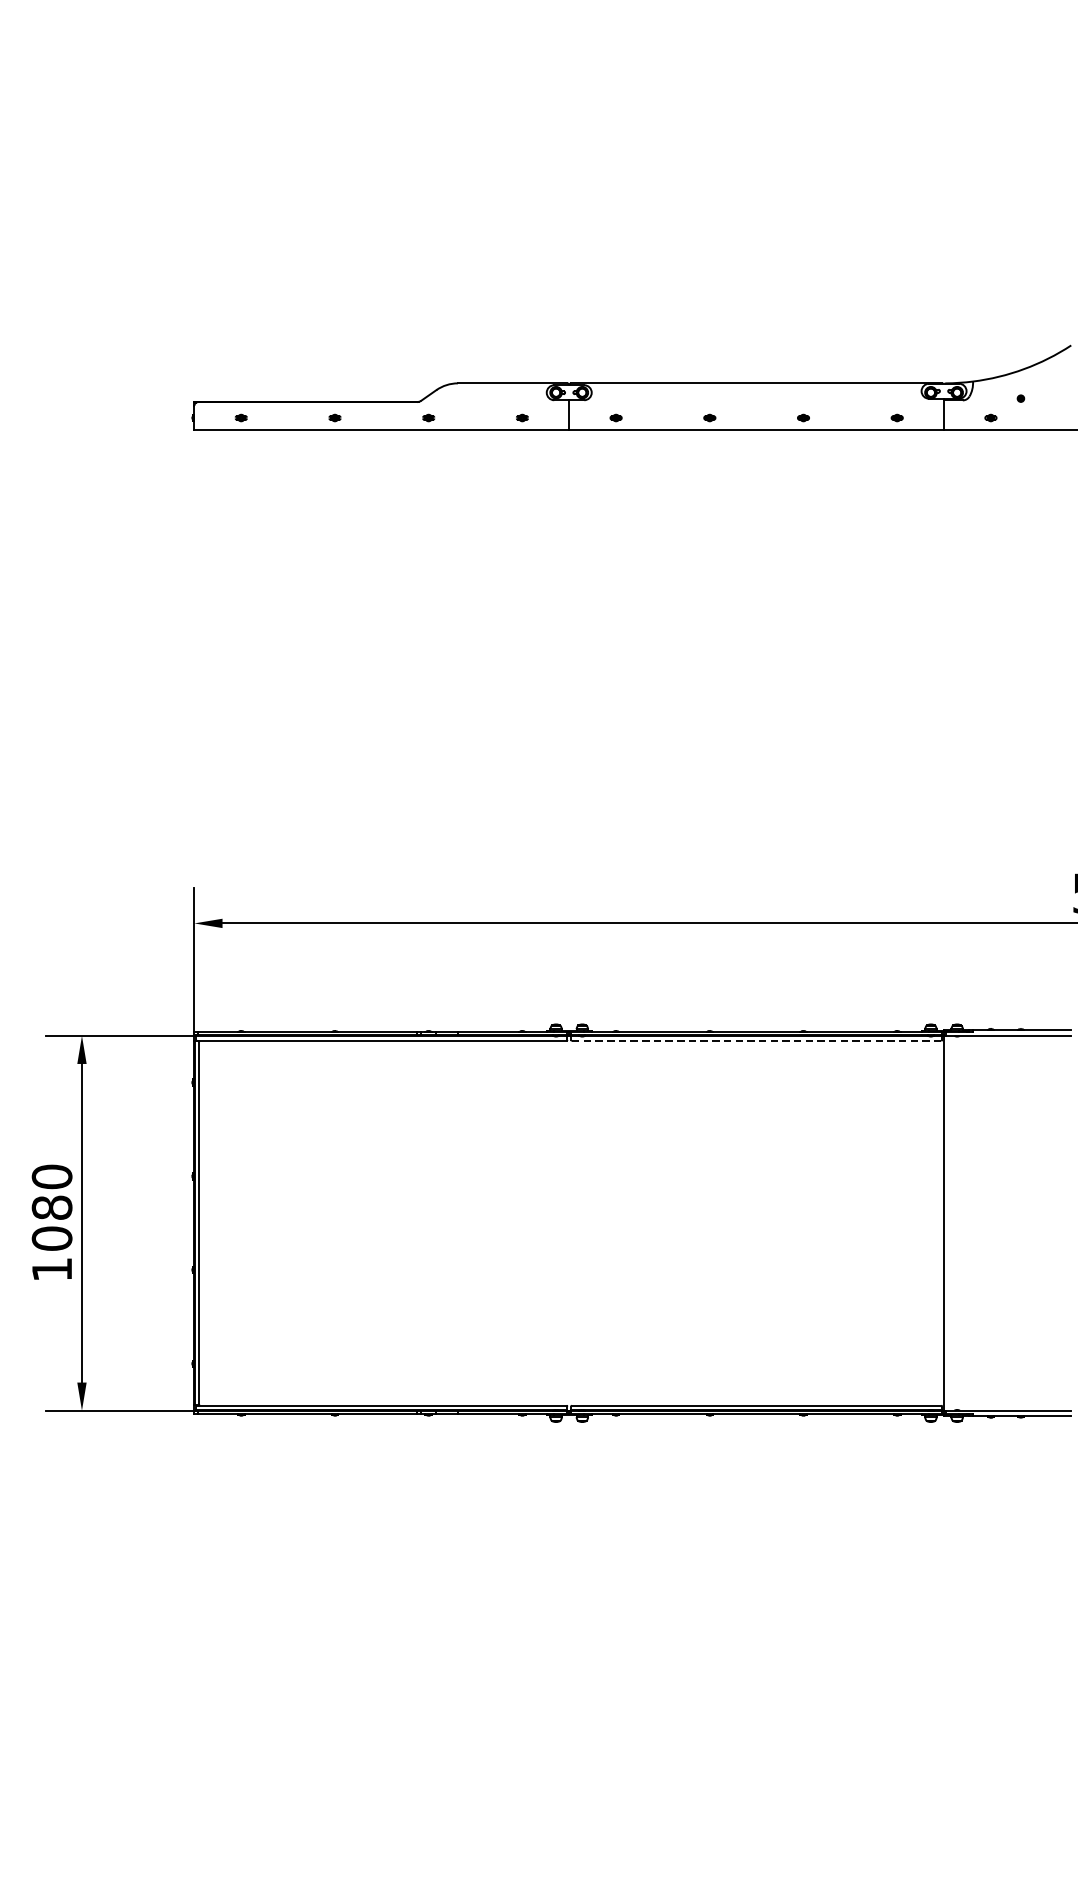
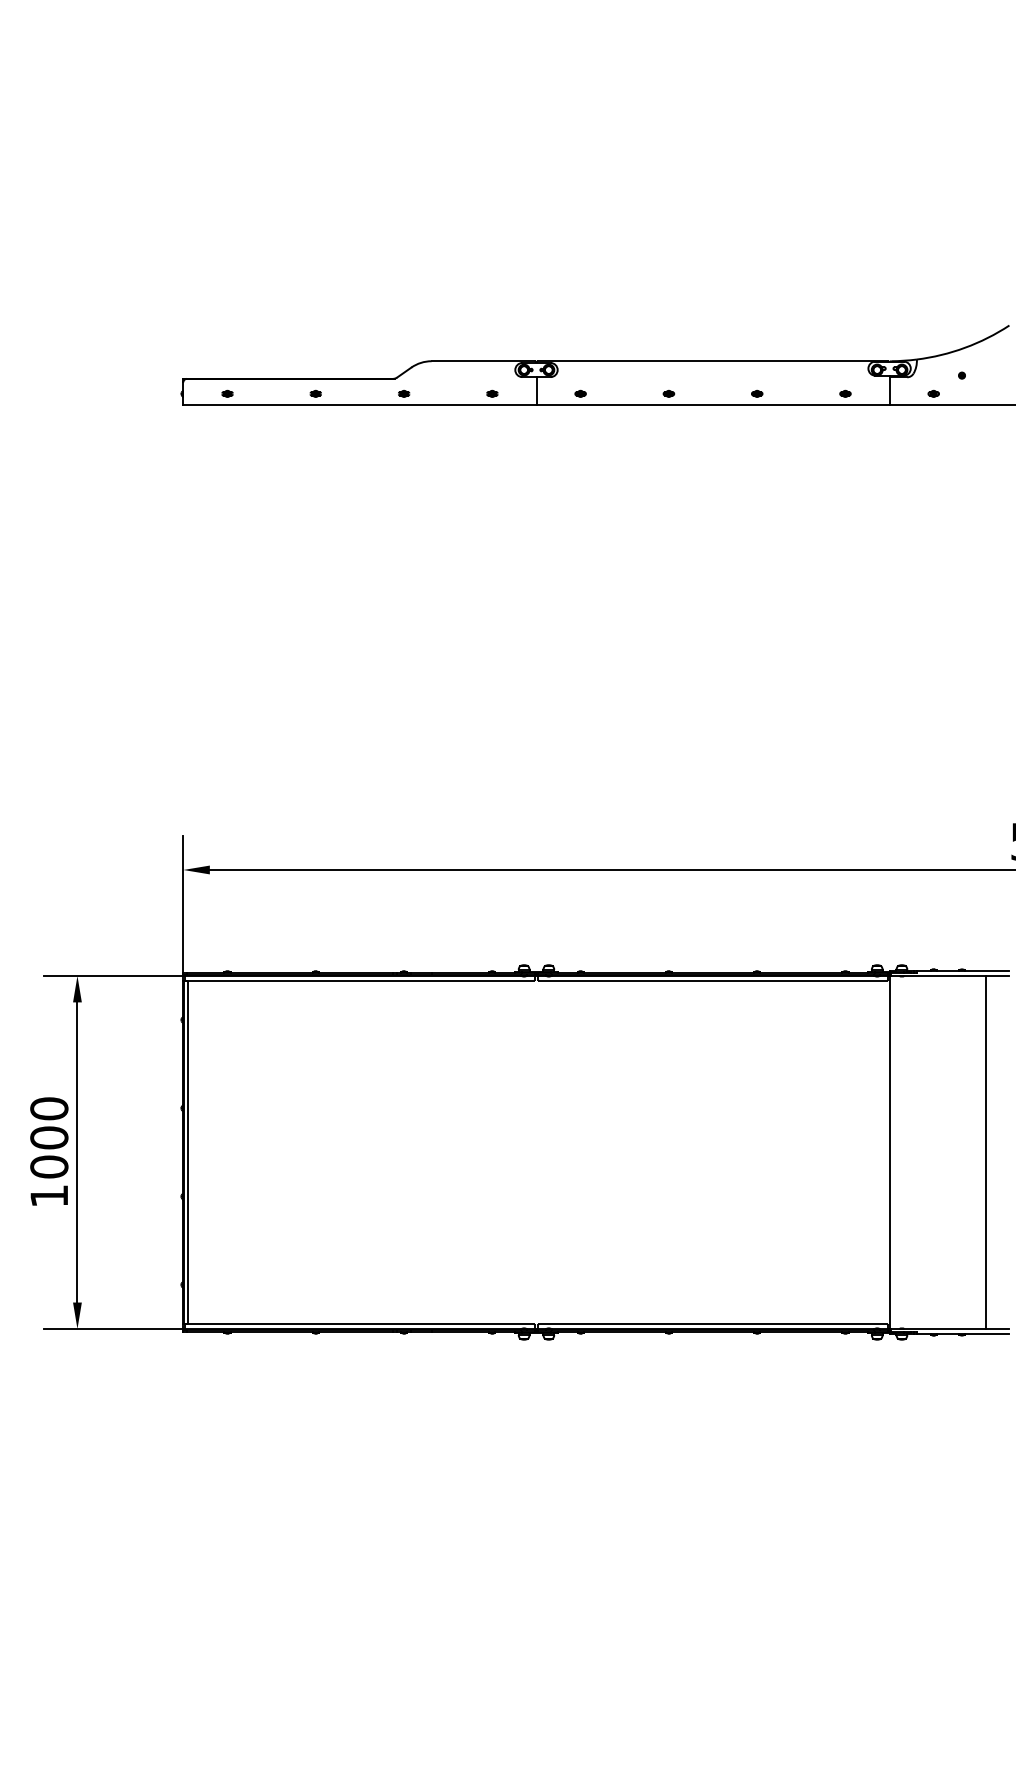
line: (756, 1040) -> (712, 980), dashed -> solid
text: (52, 1207) -> (49, 1137), 1080 -> 1000
line: (1046, 1223) -> (986, 1152), added

